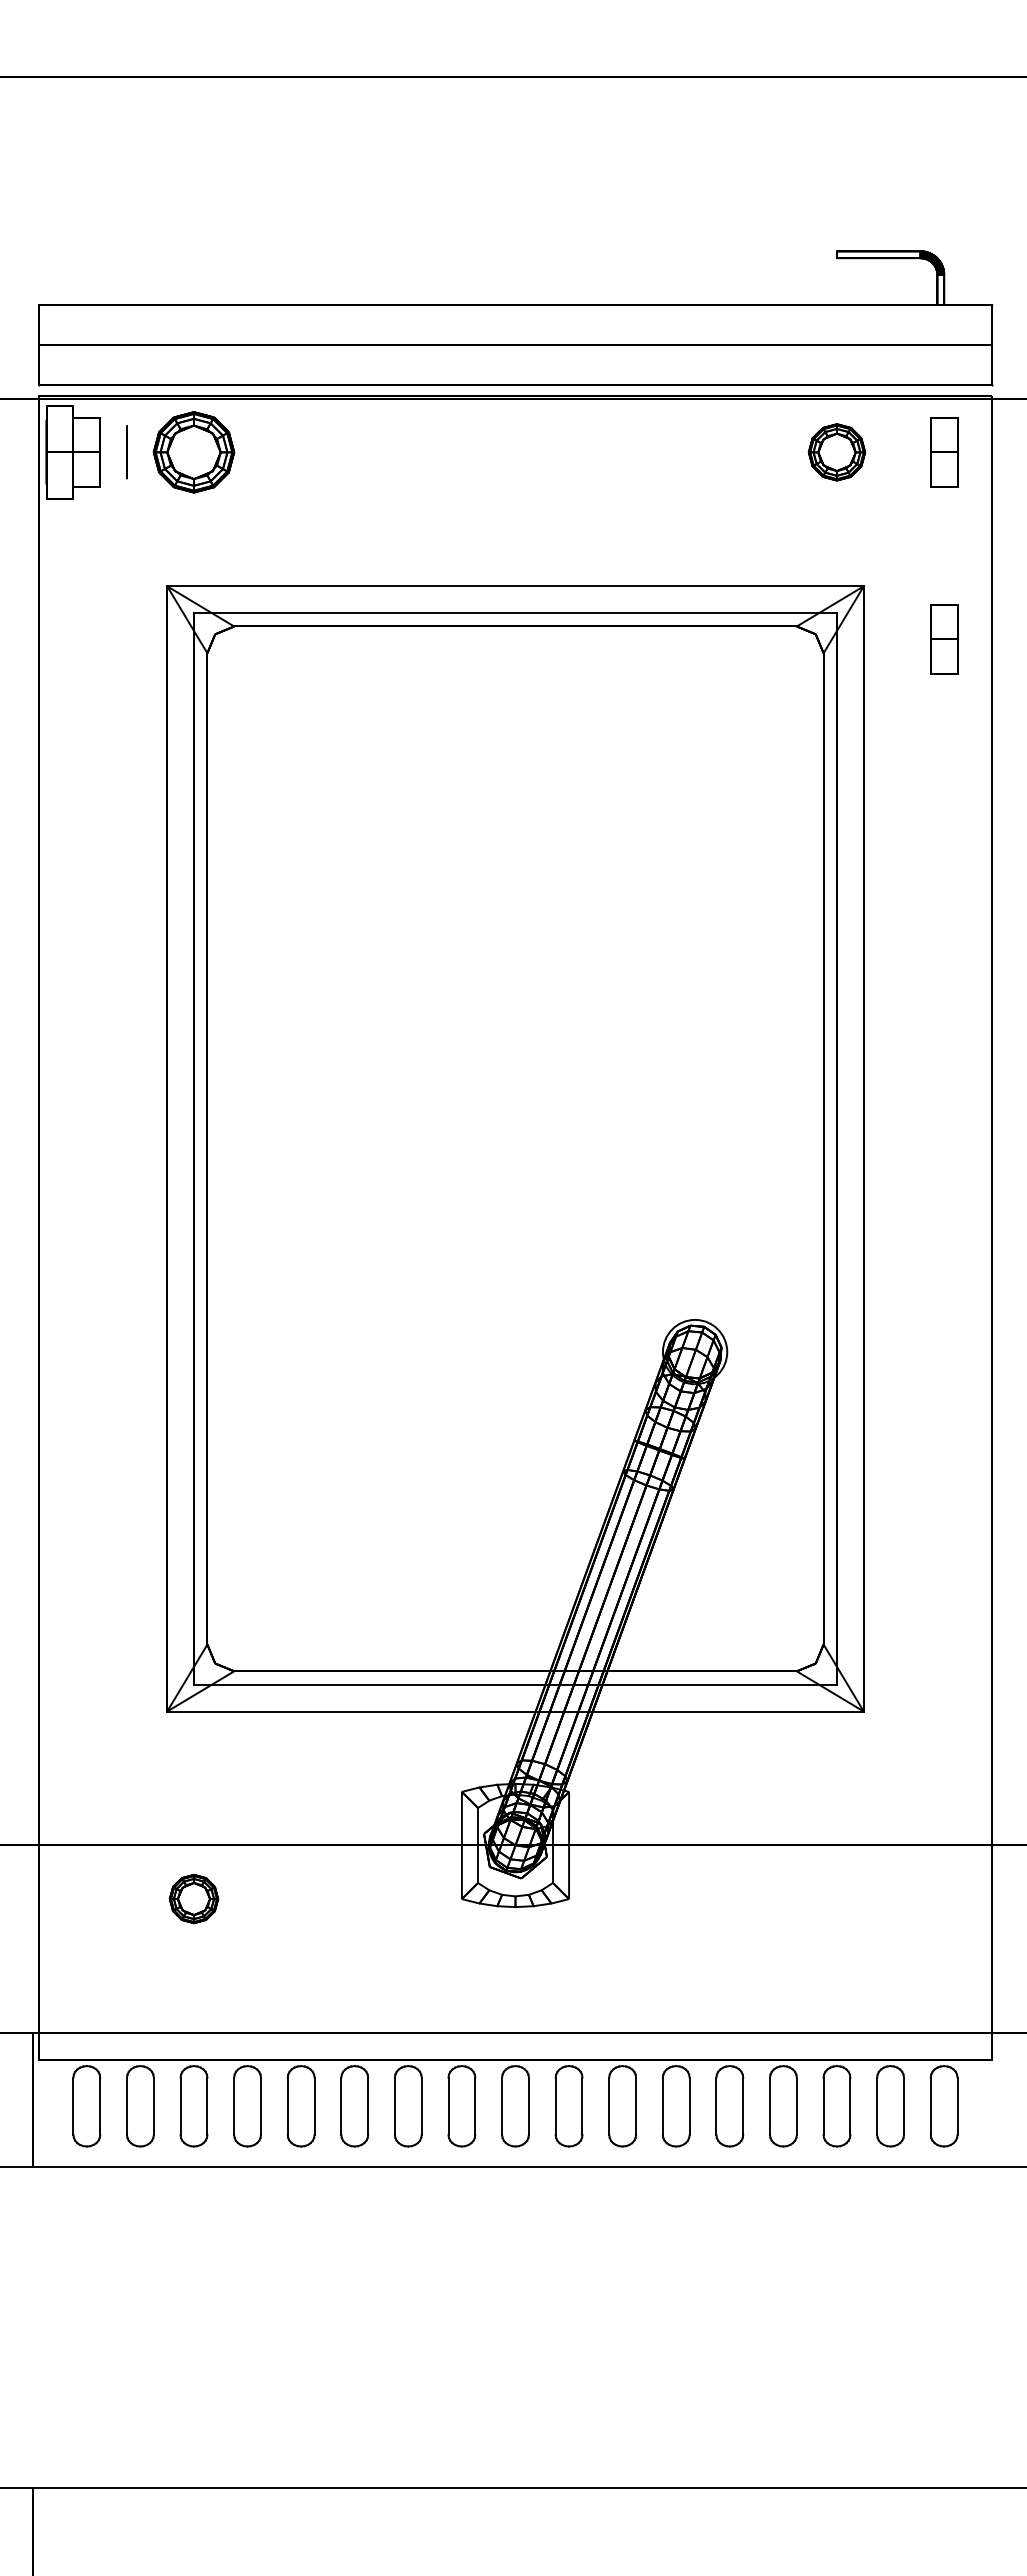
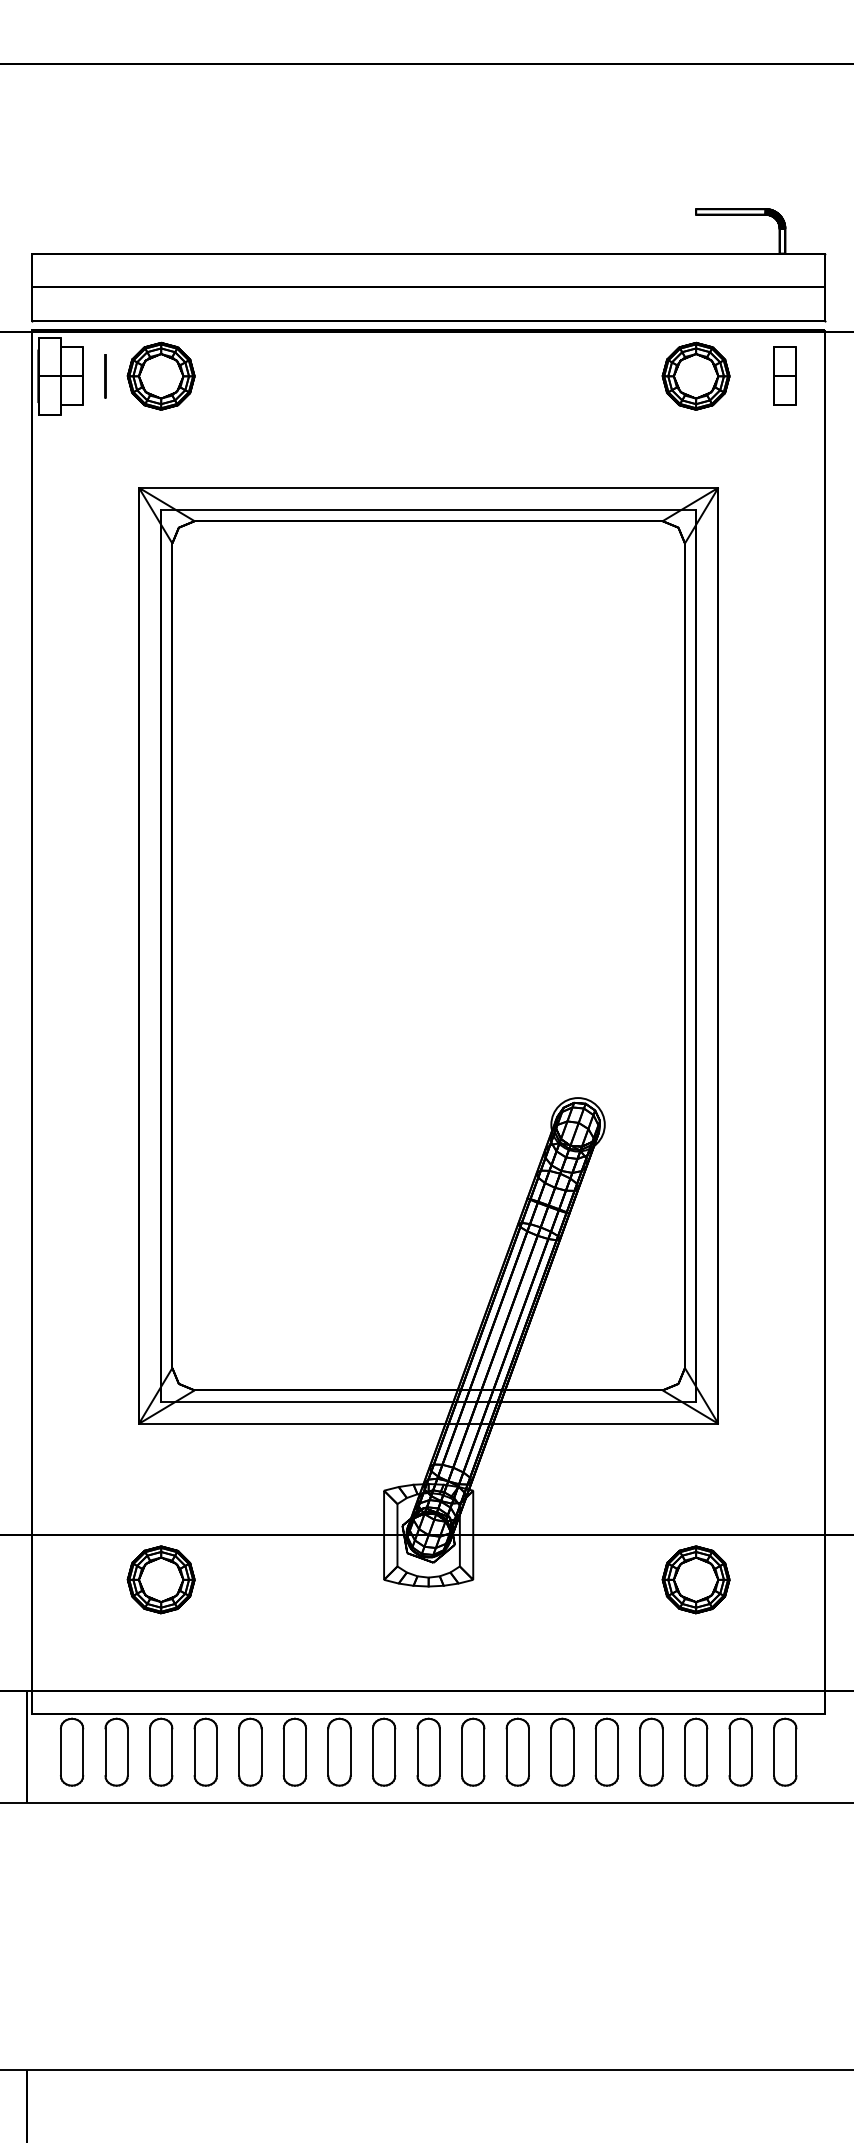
part: (836, 452) -> (695, 376), size x1.43
part: (944, 639) -> (785, 532), removed
part: (193, 1898) -> (160, 1579), size x1.67
part: (836, 1898) -> (695, 1579), added

